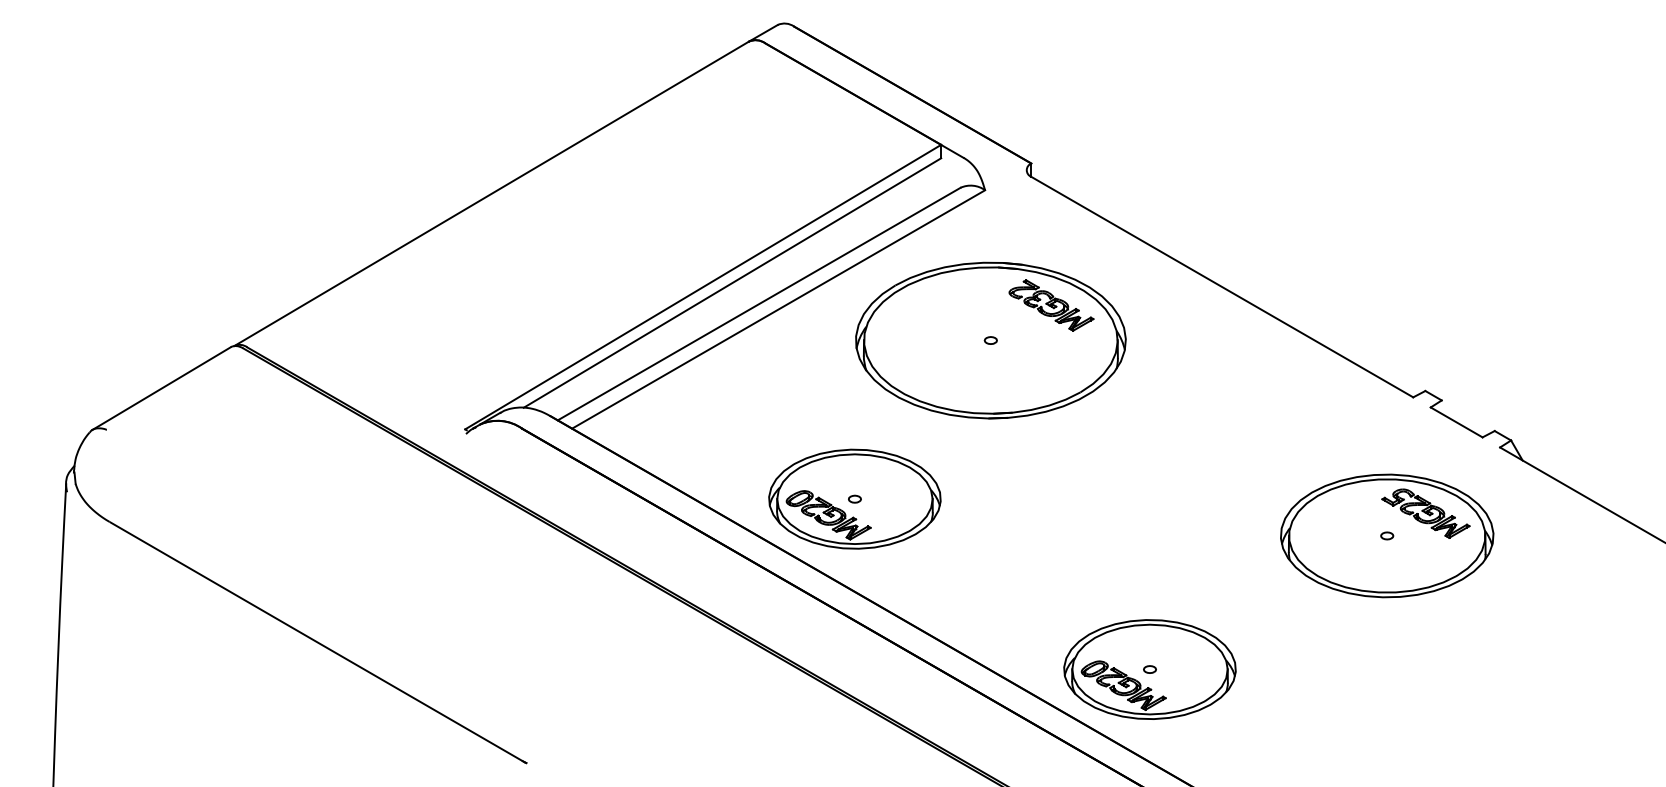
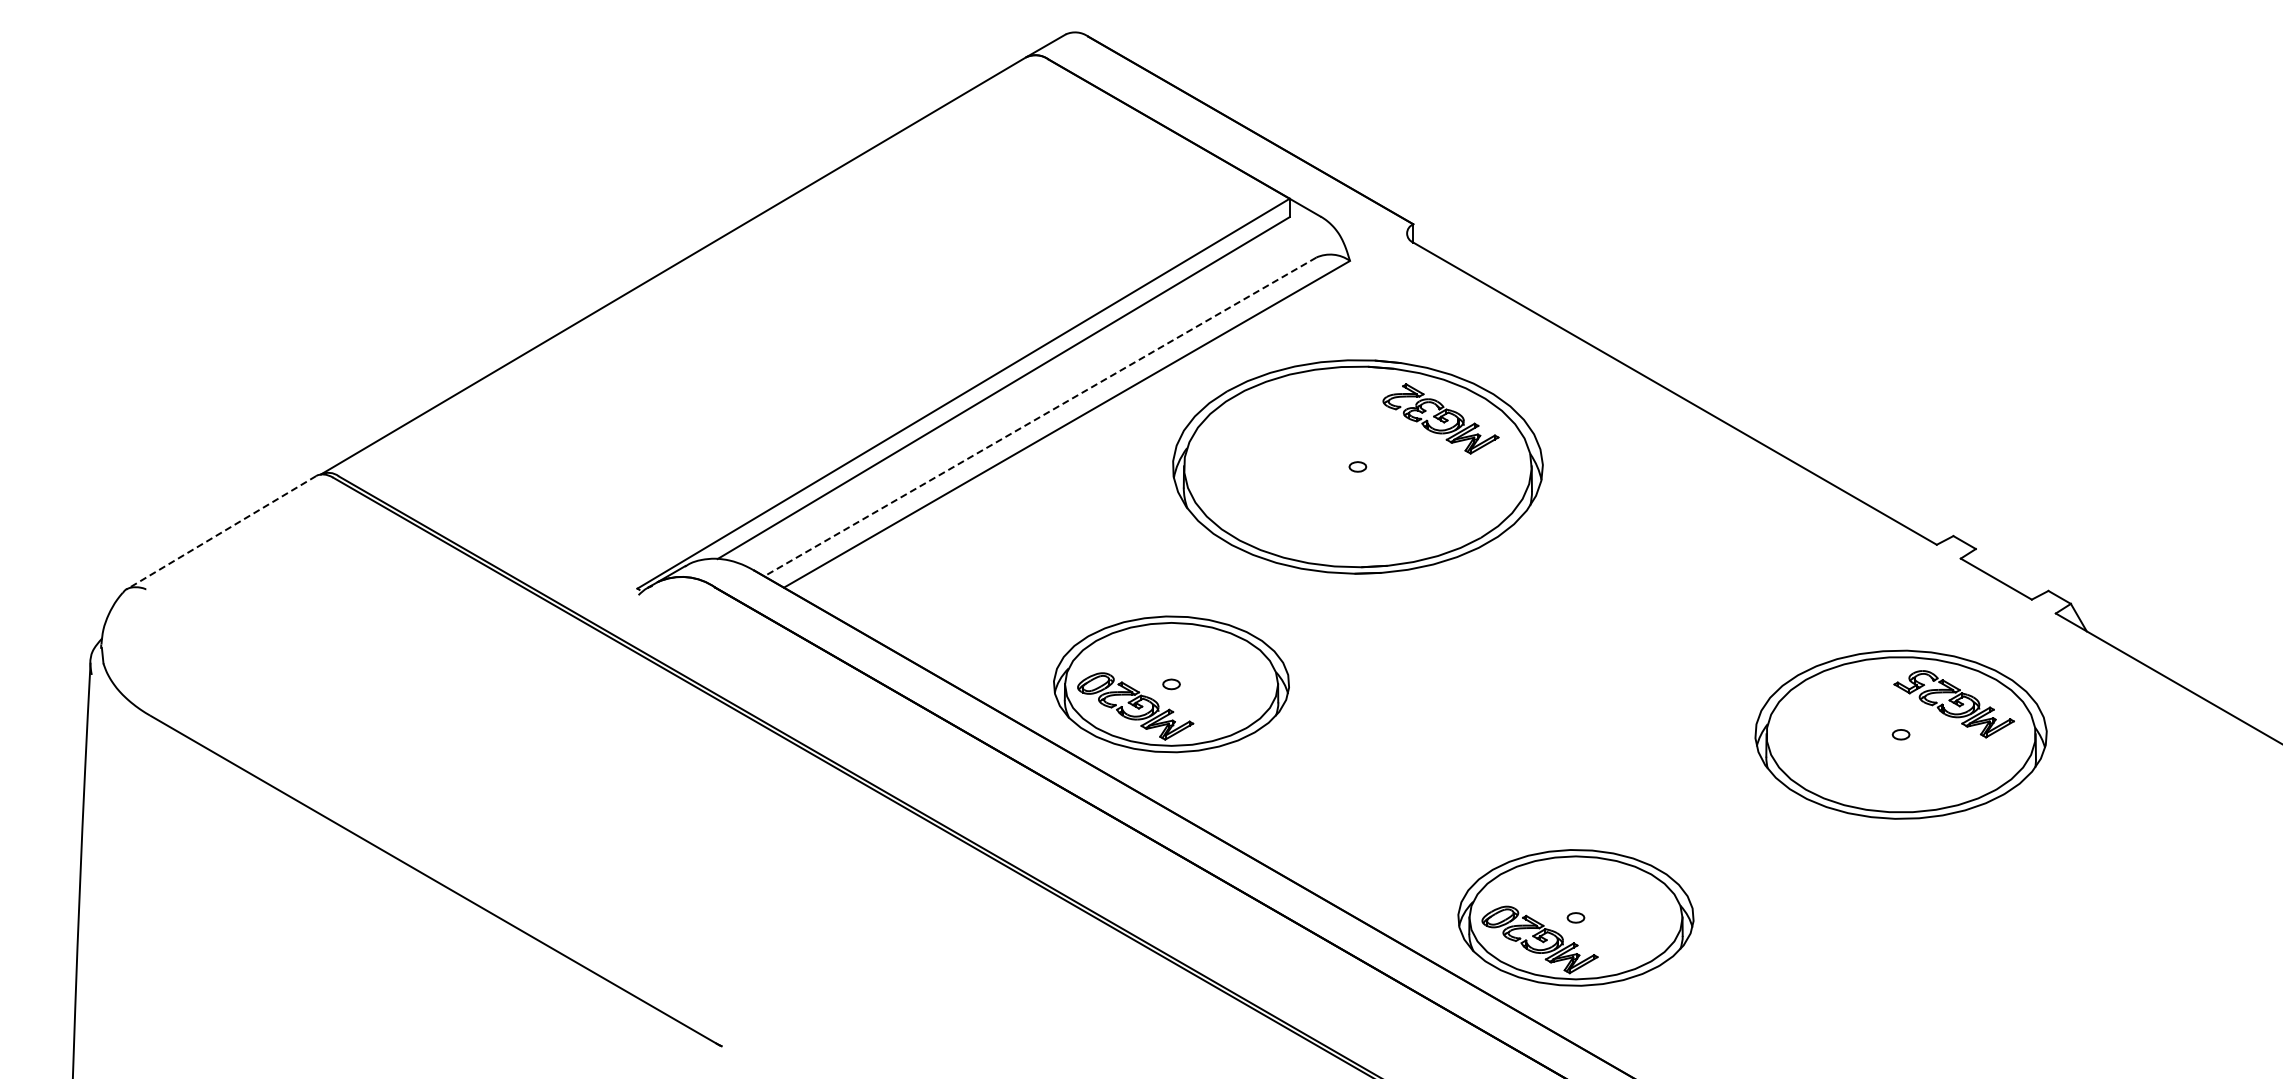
line: (759, 303) -> (1040, 416), solid -> dashed
line: (161, 388) -> (221, 532), solid -> dashed

